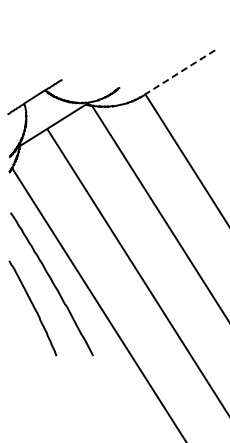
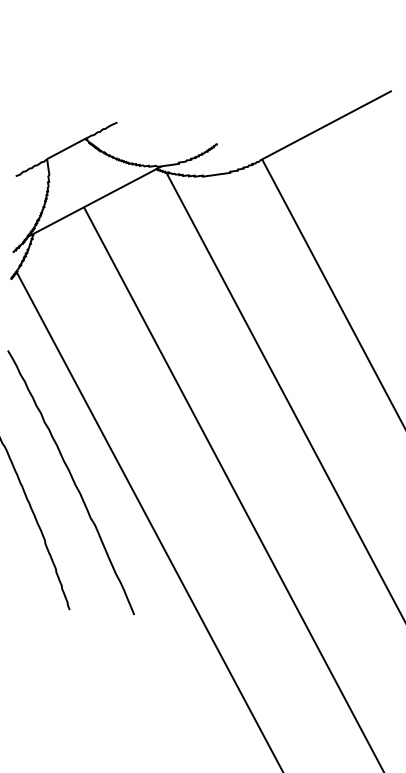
line: (180, 72) -> (327, 125), dashed -> solid

